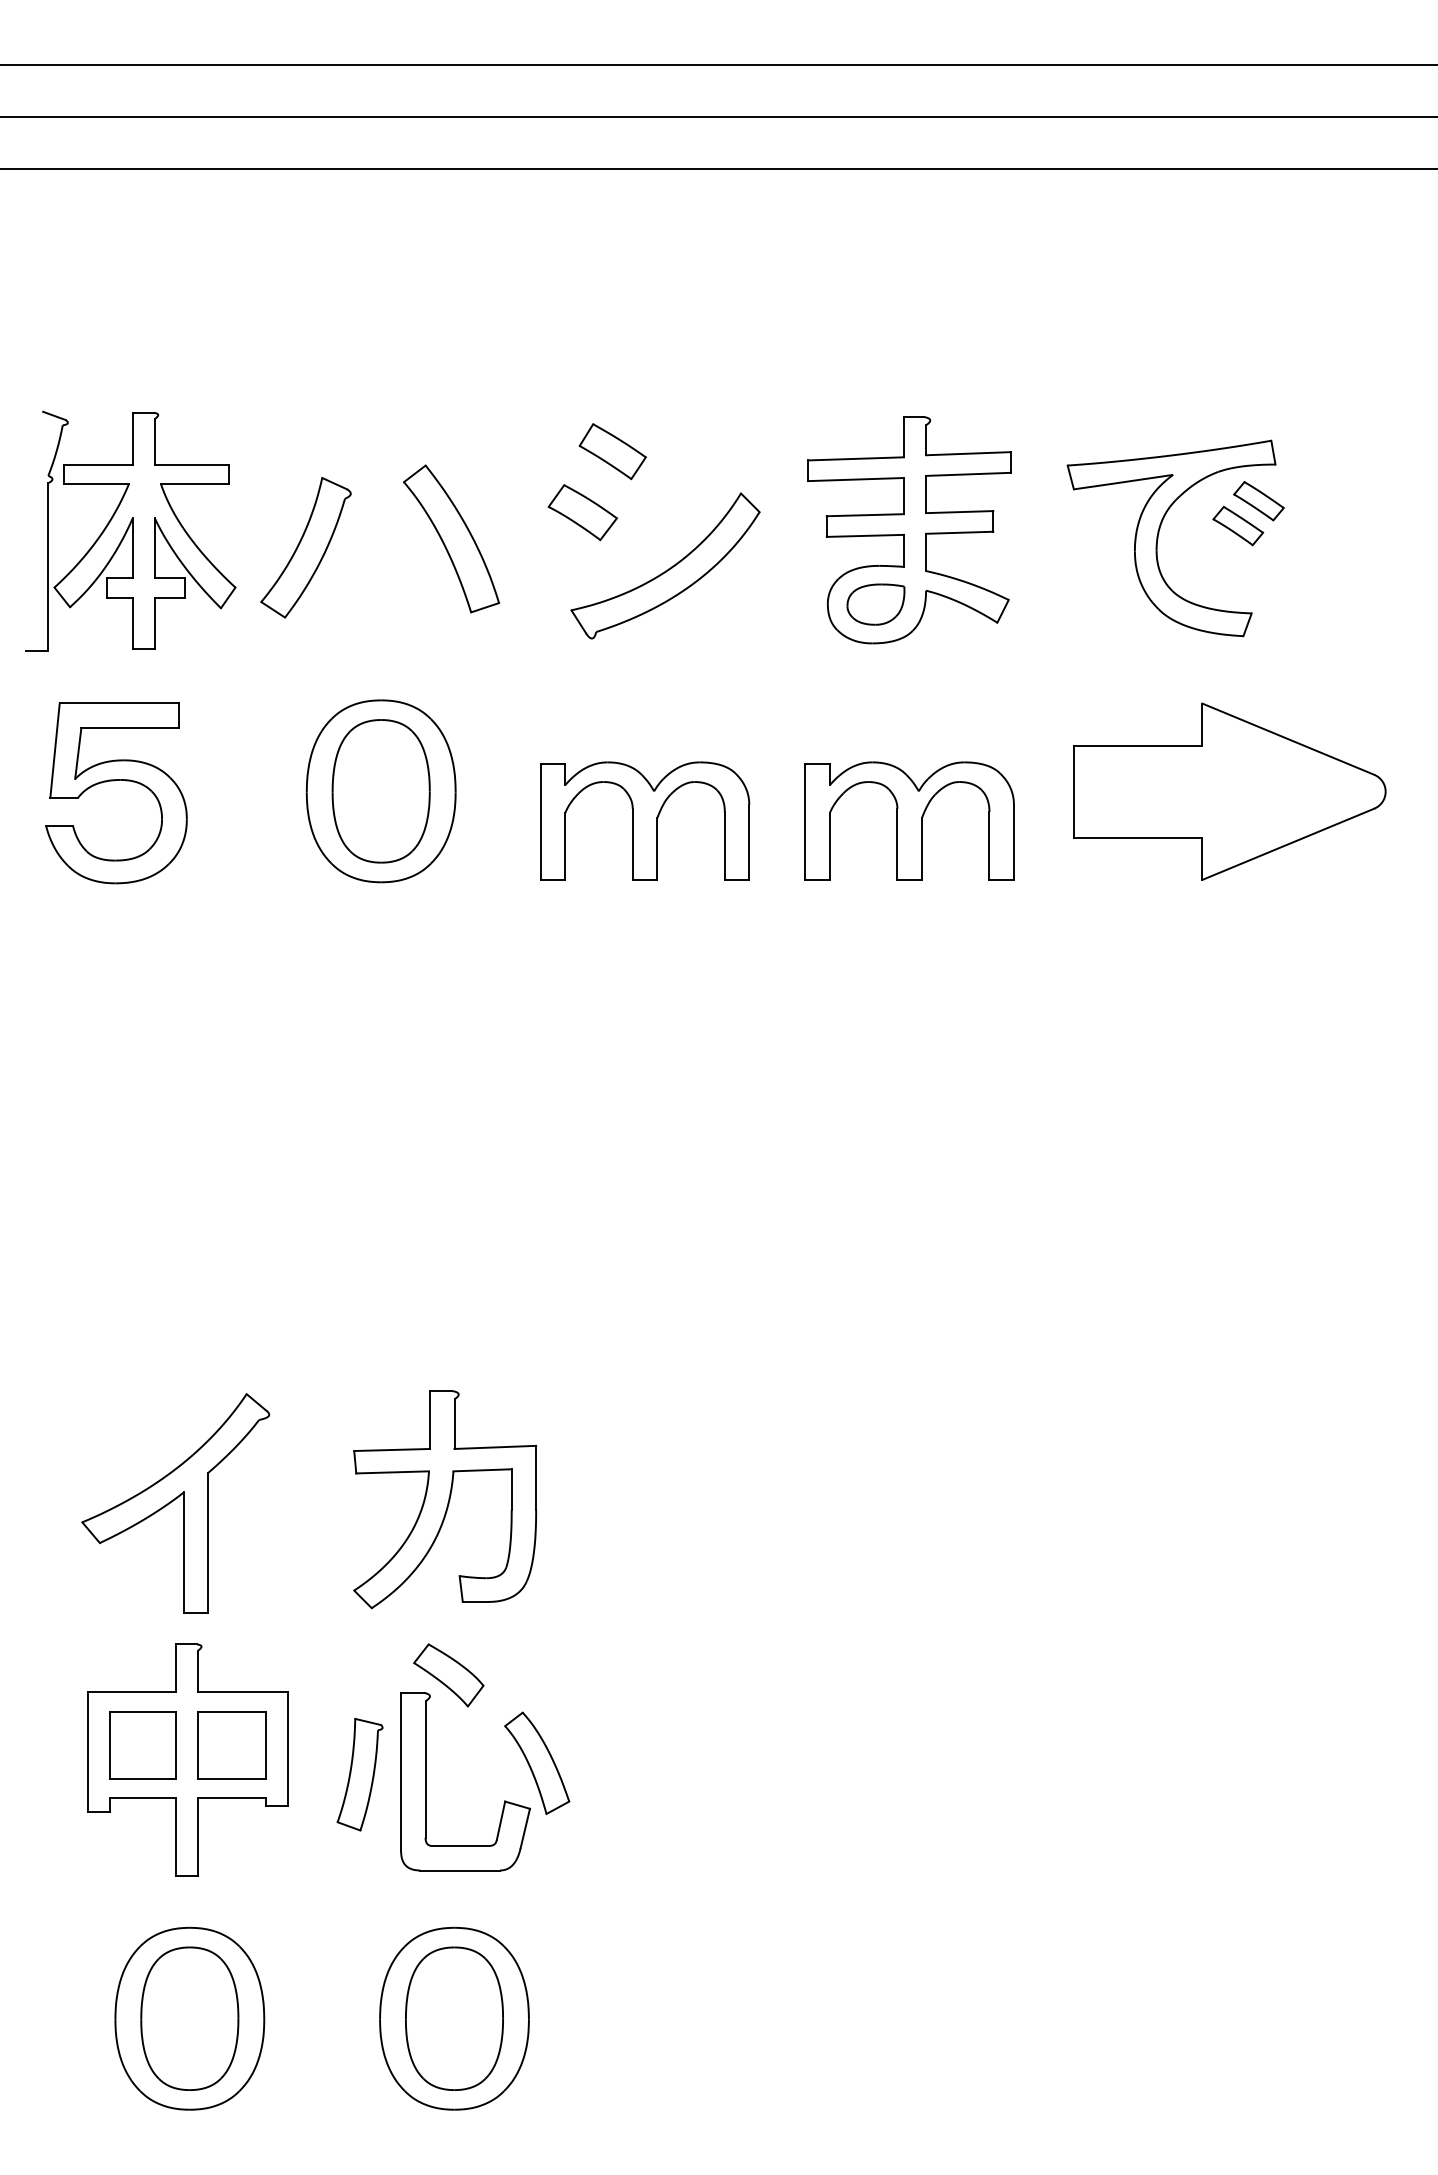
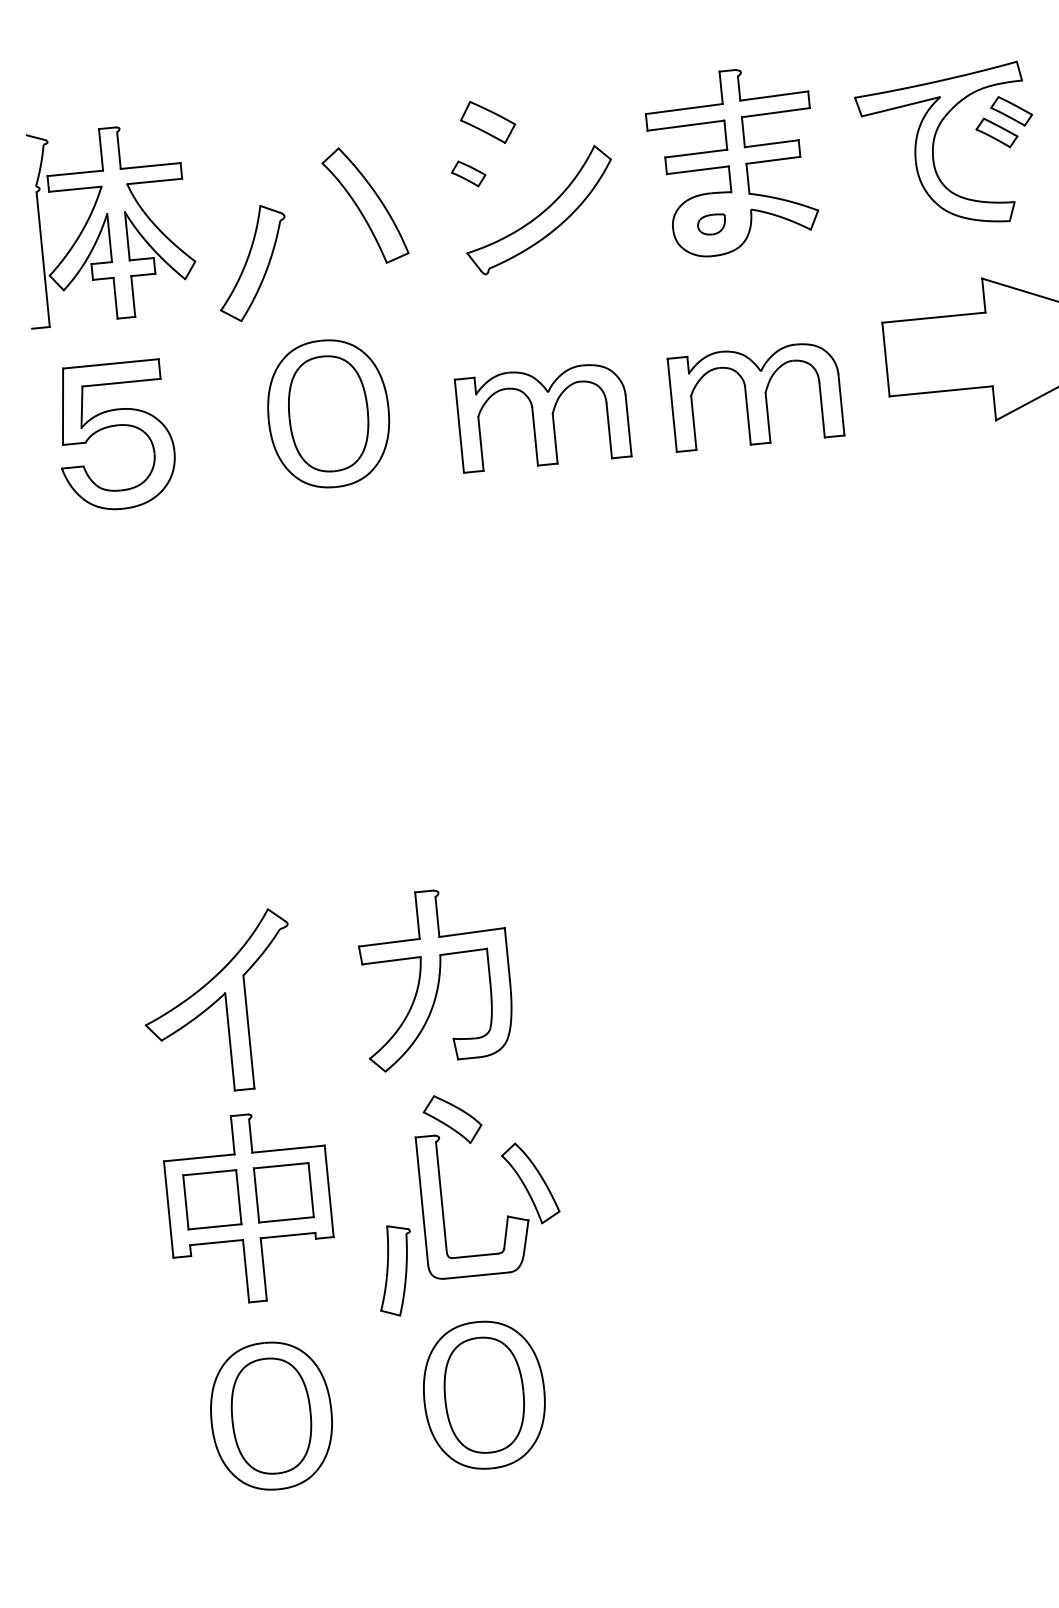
part: (582, 512) -> (468, 173), size x0.6
part: (305, 547) -> (252, 263), moved
part: (875, 604) -> (711, 224), size x0.6
part: (359, 1774) -> (394, 1270), moved

